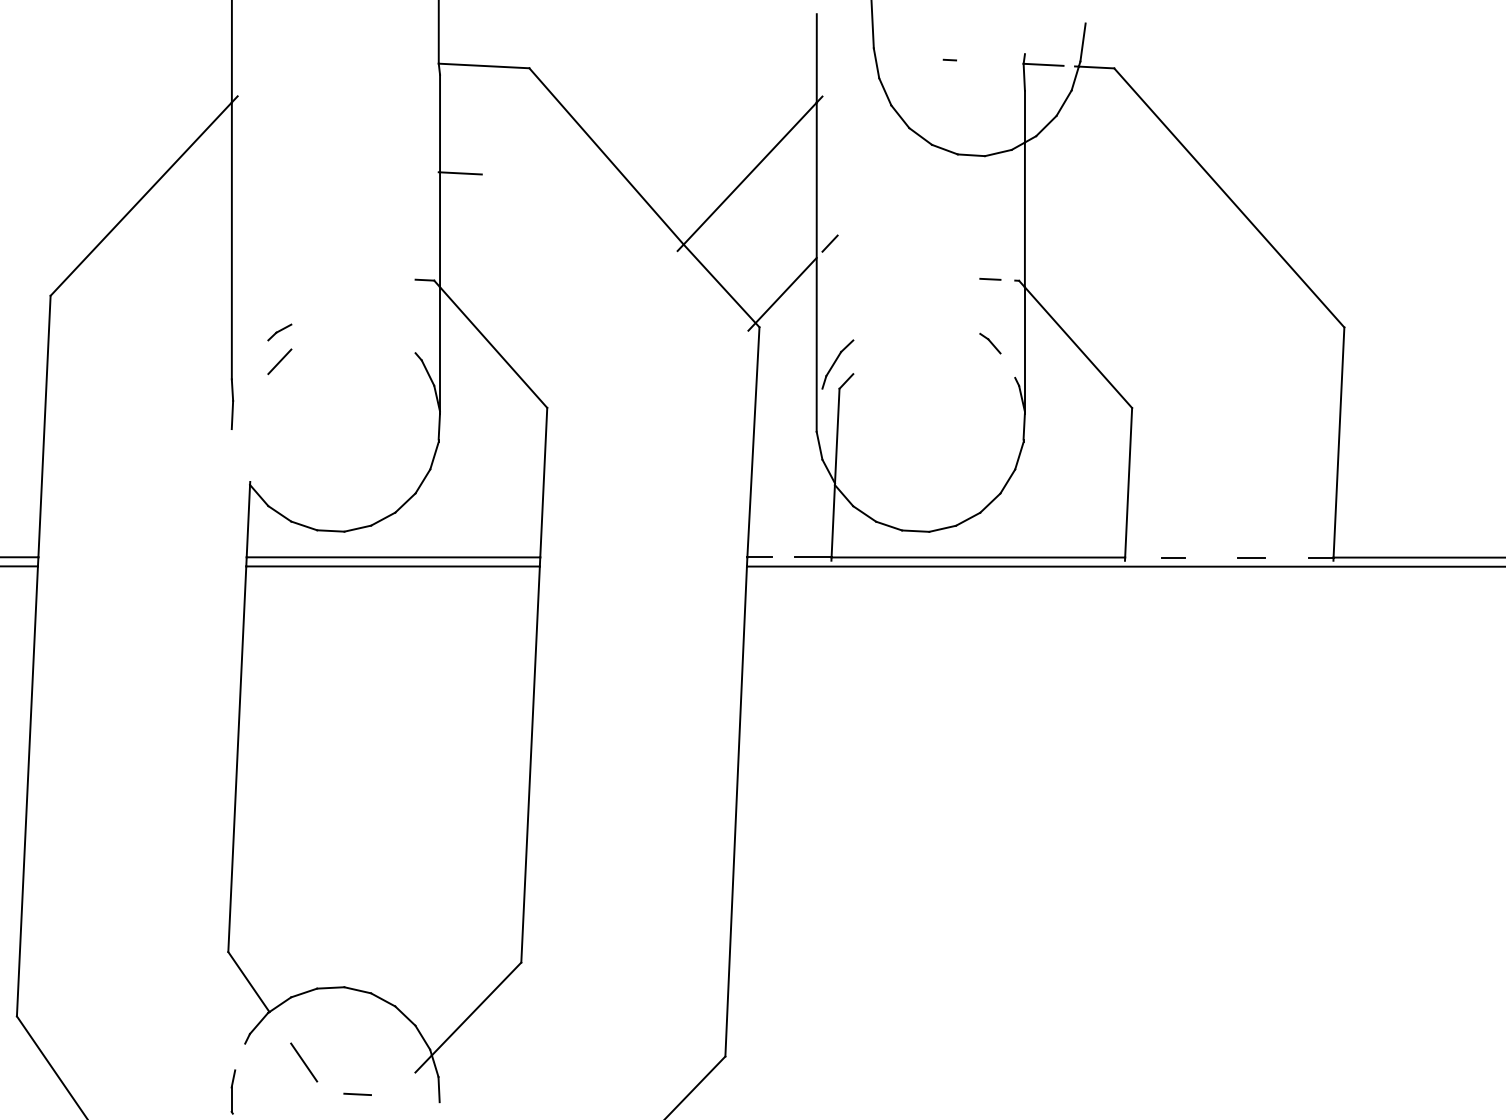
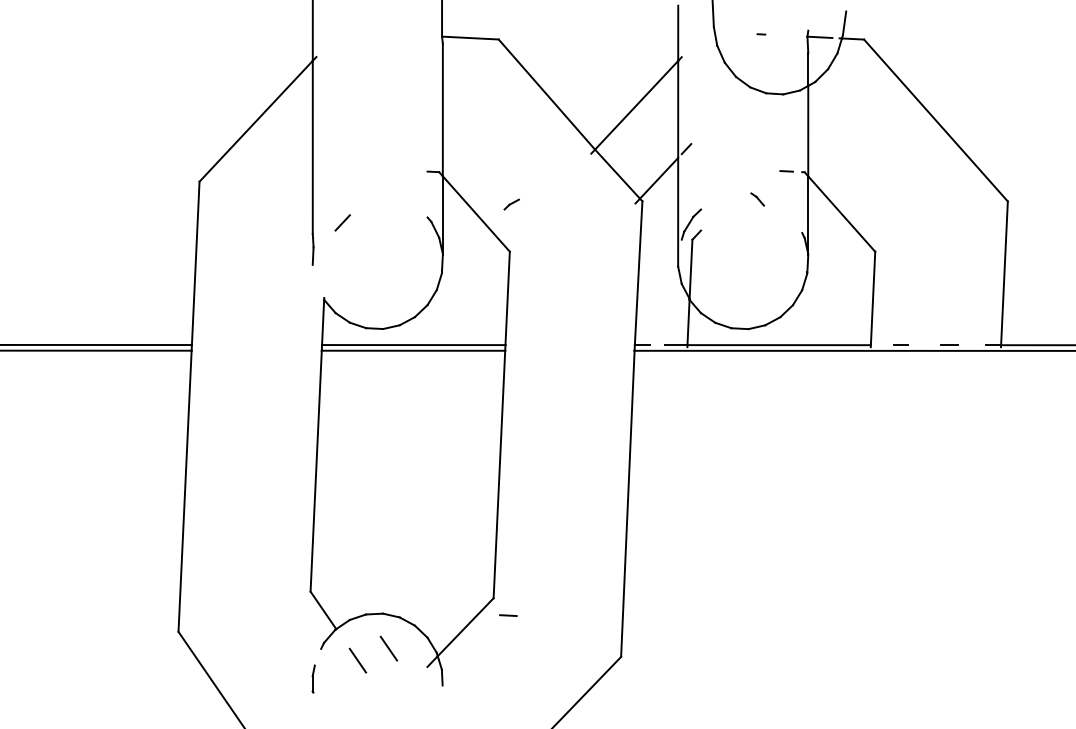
line: (460, 172) -> (455, 104), removed
line: (279, 332) -> (511, 204), moved
line: (990, 343) -> (757, 199), moved
line: (353, 1043) -> (388, 648), added
line: (357, 1094) -> (508, 615), moved

